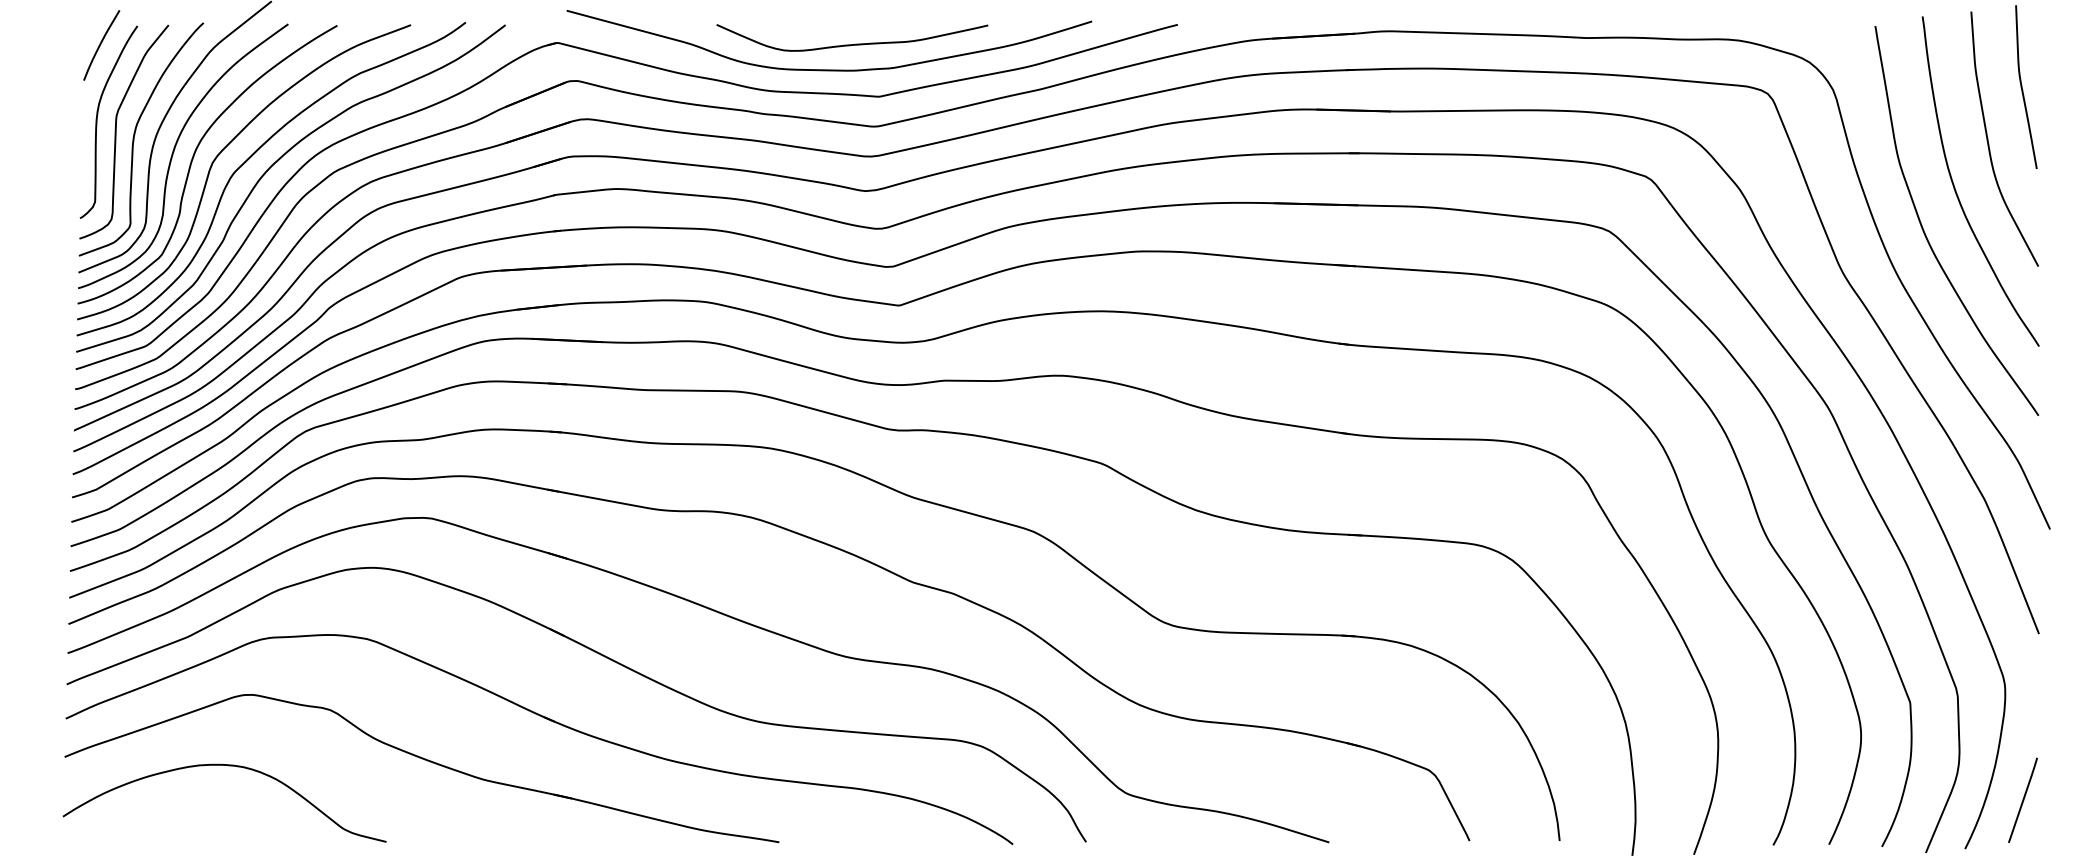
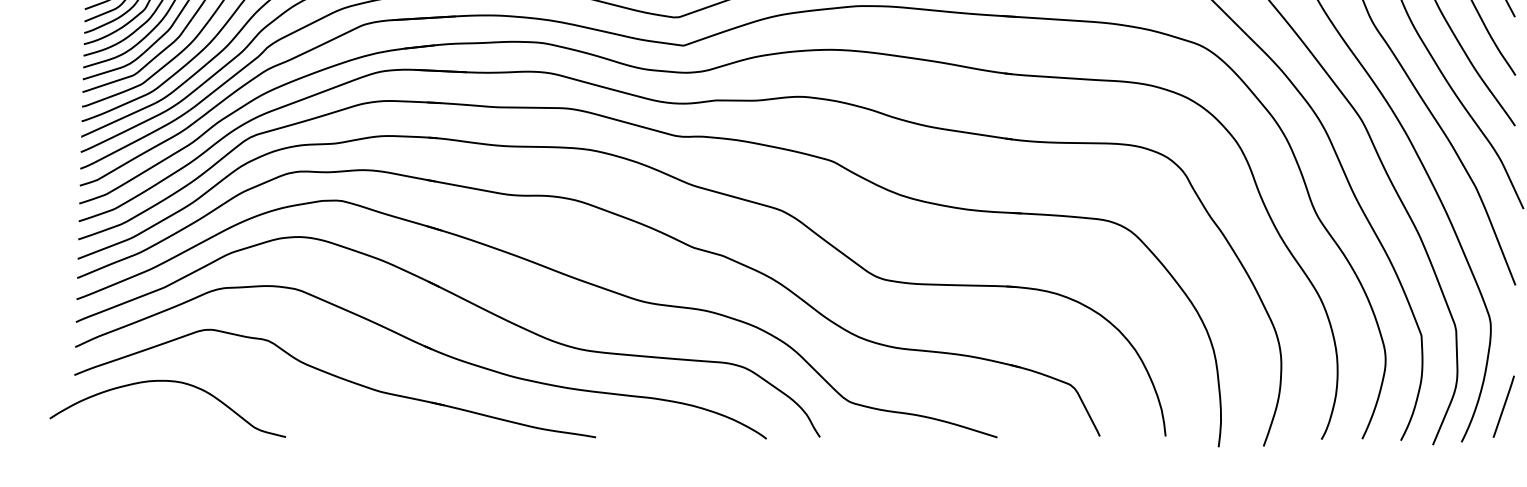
curve: (228, 766) -> (170, 382), moved

